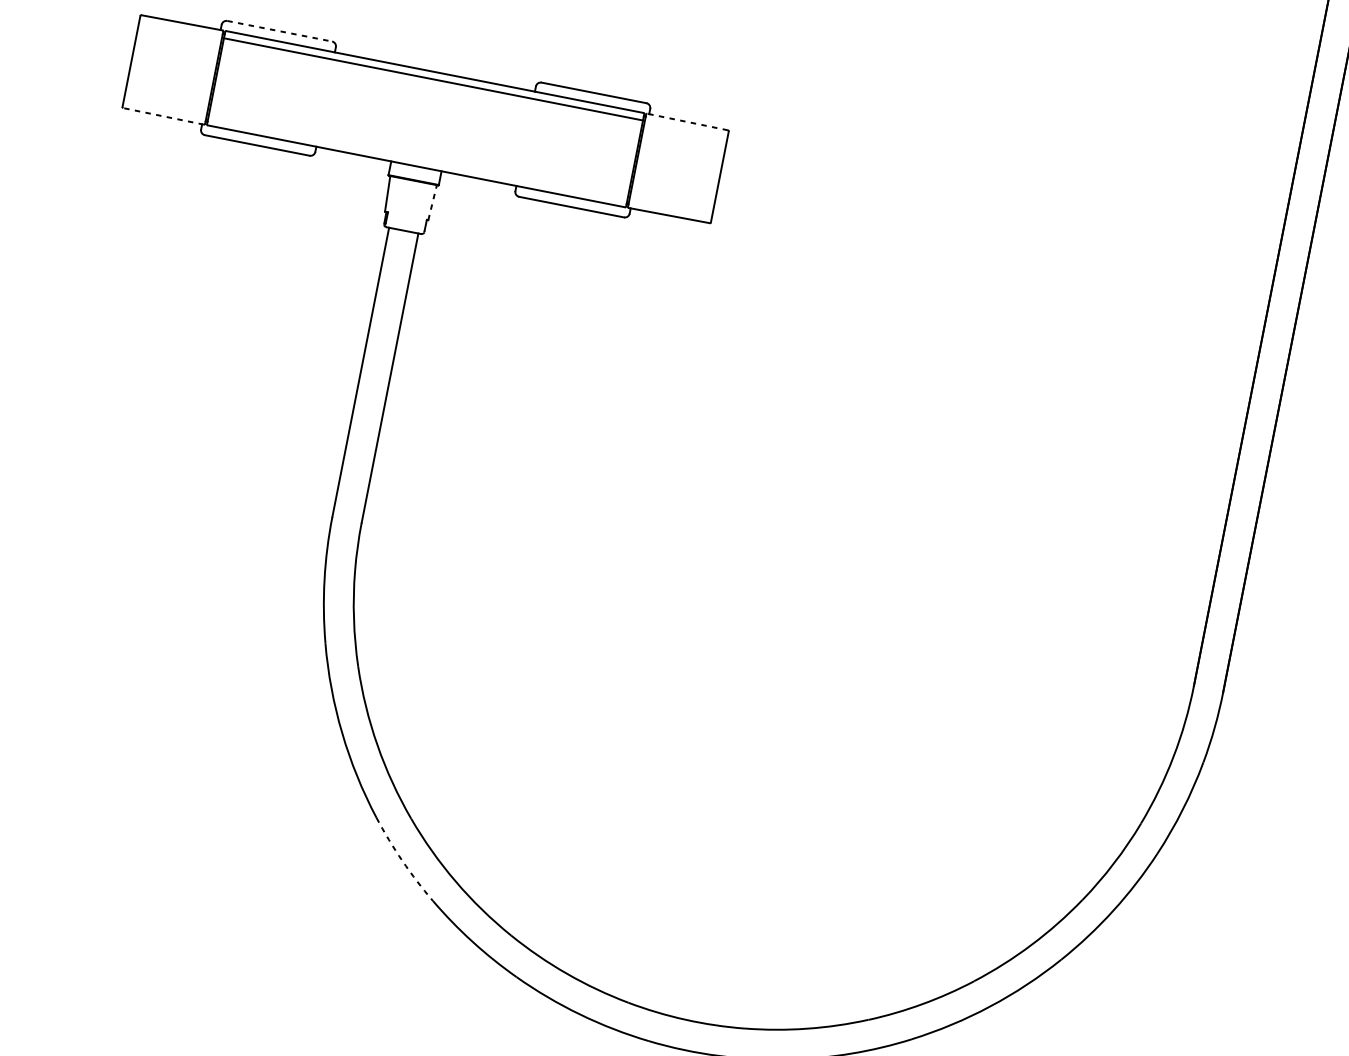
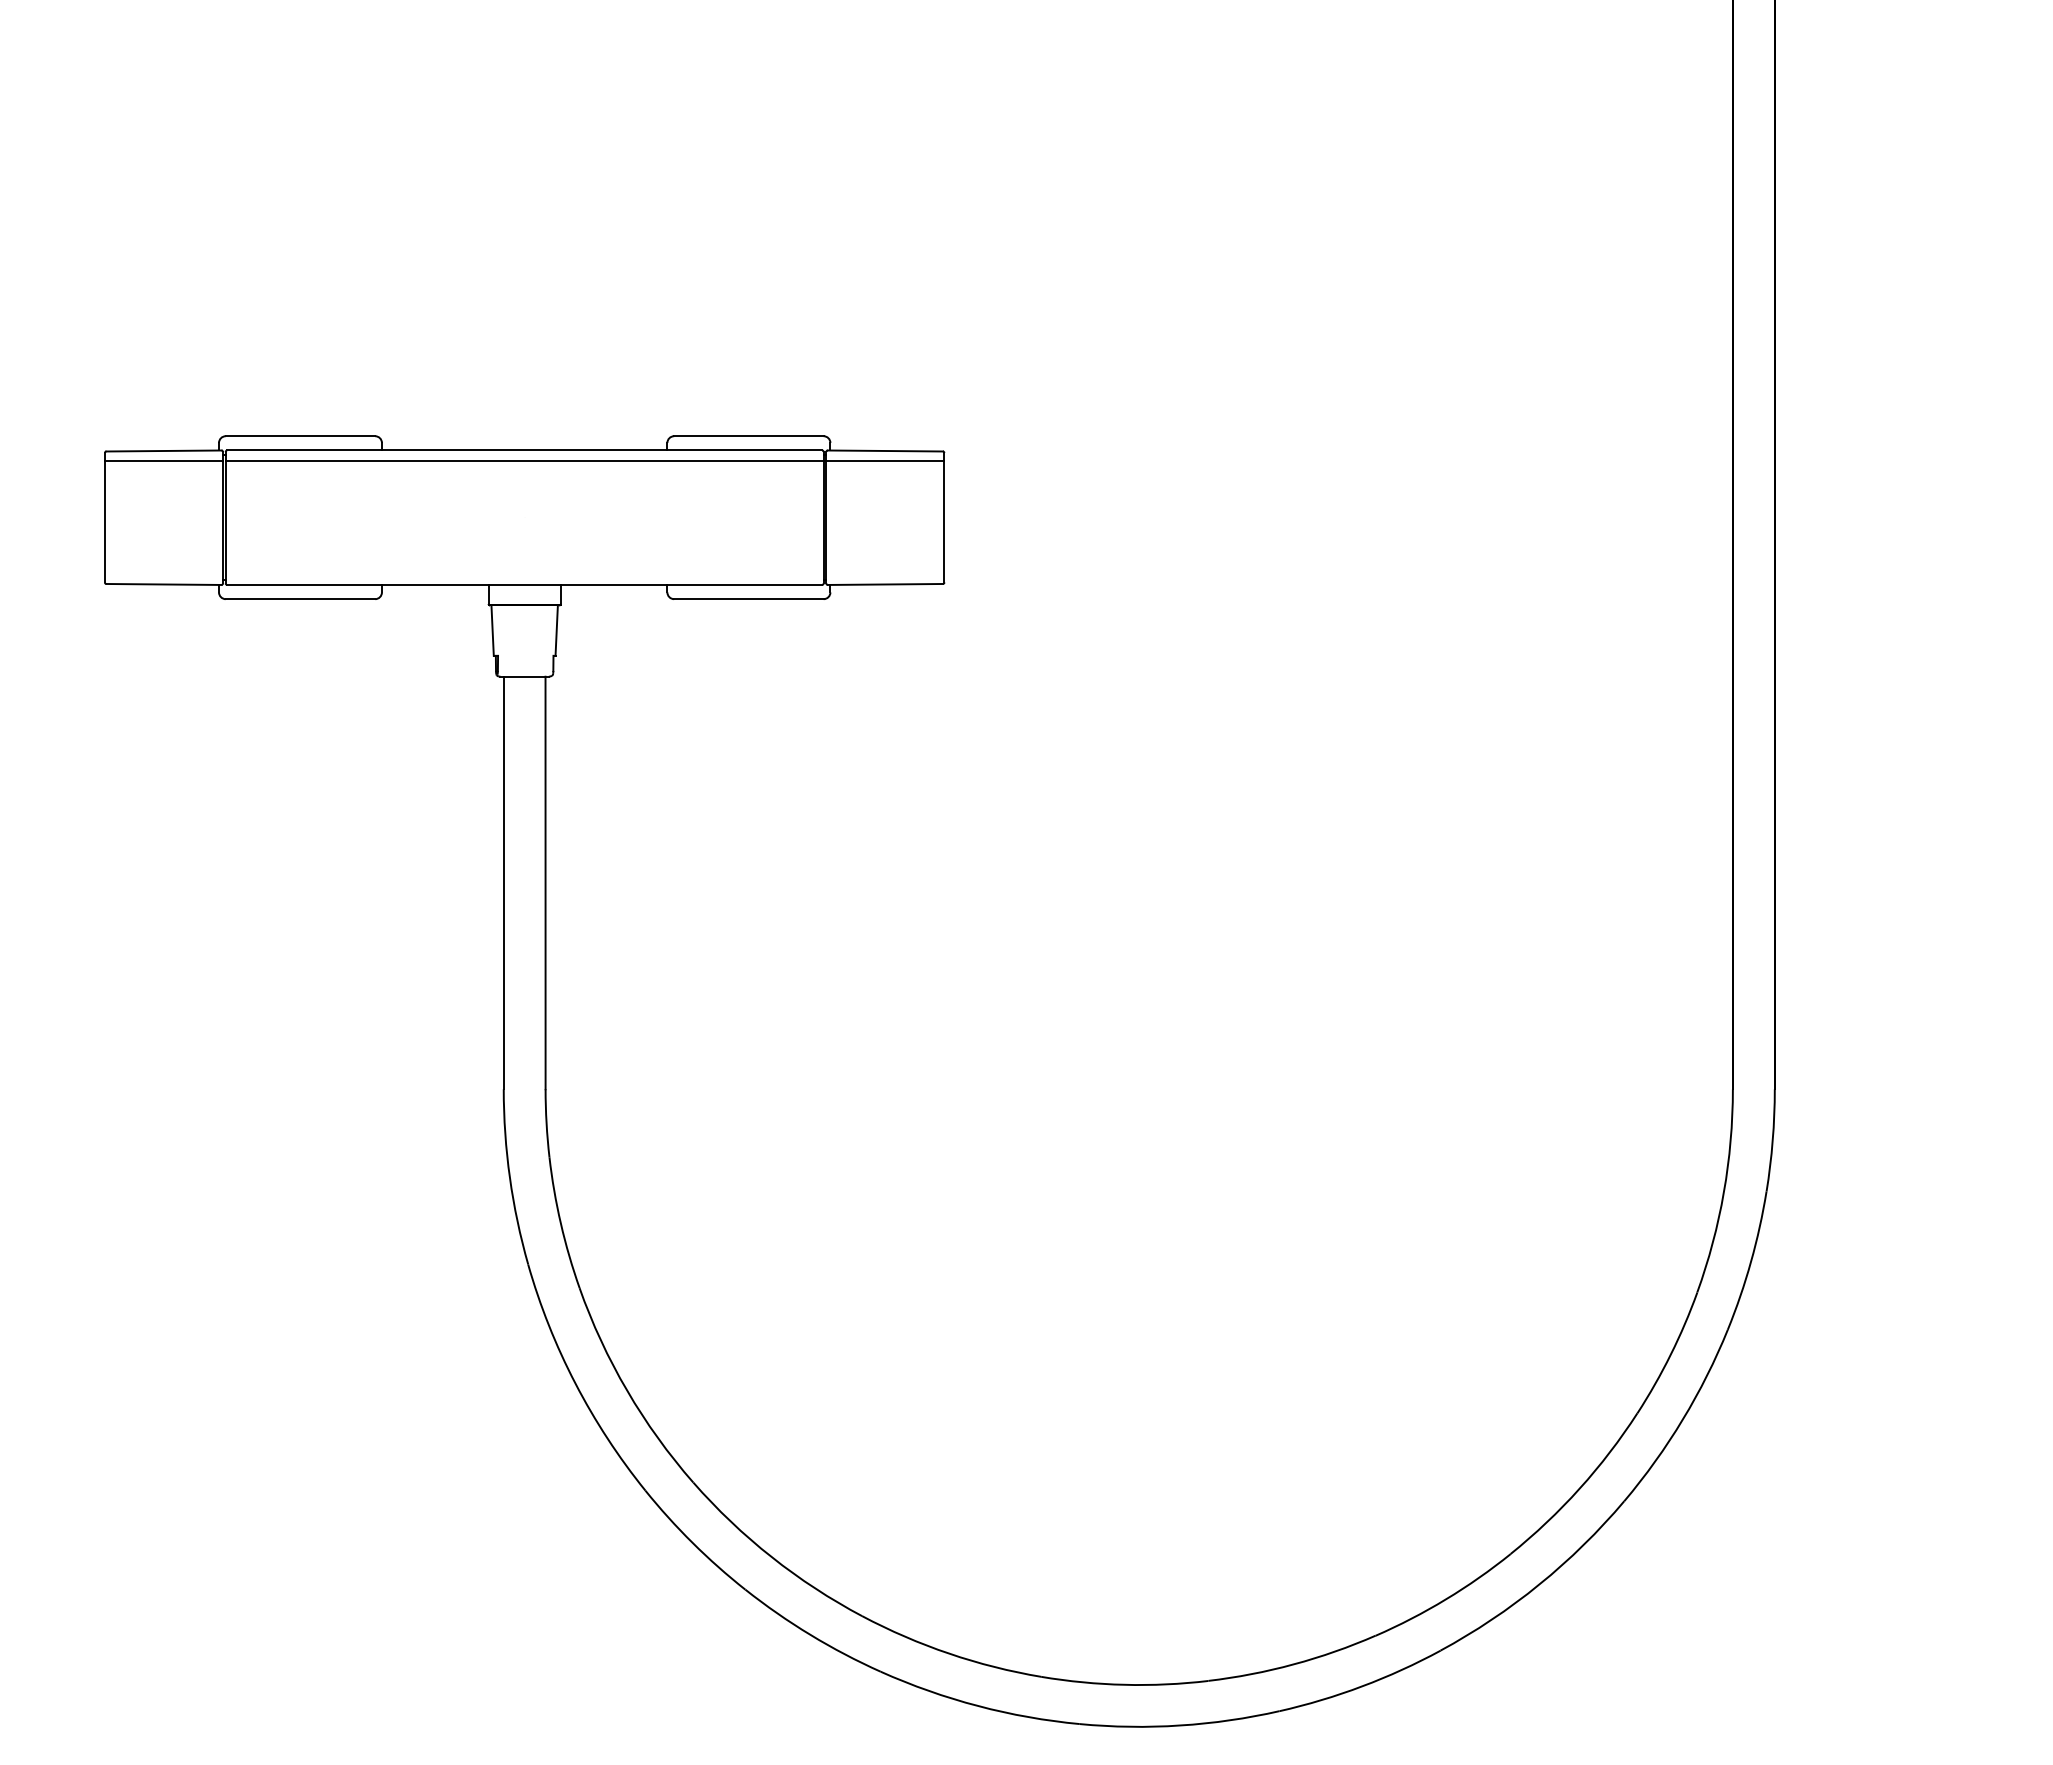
line: (180, 29) -> (163, 460), added
line: (279, 31) -> (300, 436), dashed -> solid
line: (163, 116) -> (163, 584), dashed -> solid
line: (687, 121) -> (885, 450), dashed -> solid
line: (686, 128) -> (885, 460), added
line: (432, 202) -> (556, 630), dashed -> solid
arc: (402, 861) -> (692, 1543), dashed -> solid

